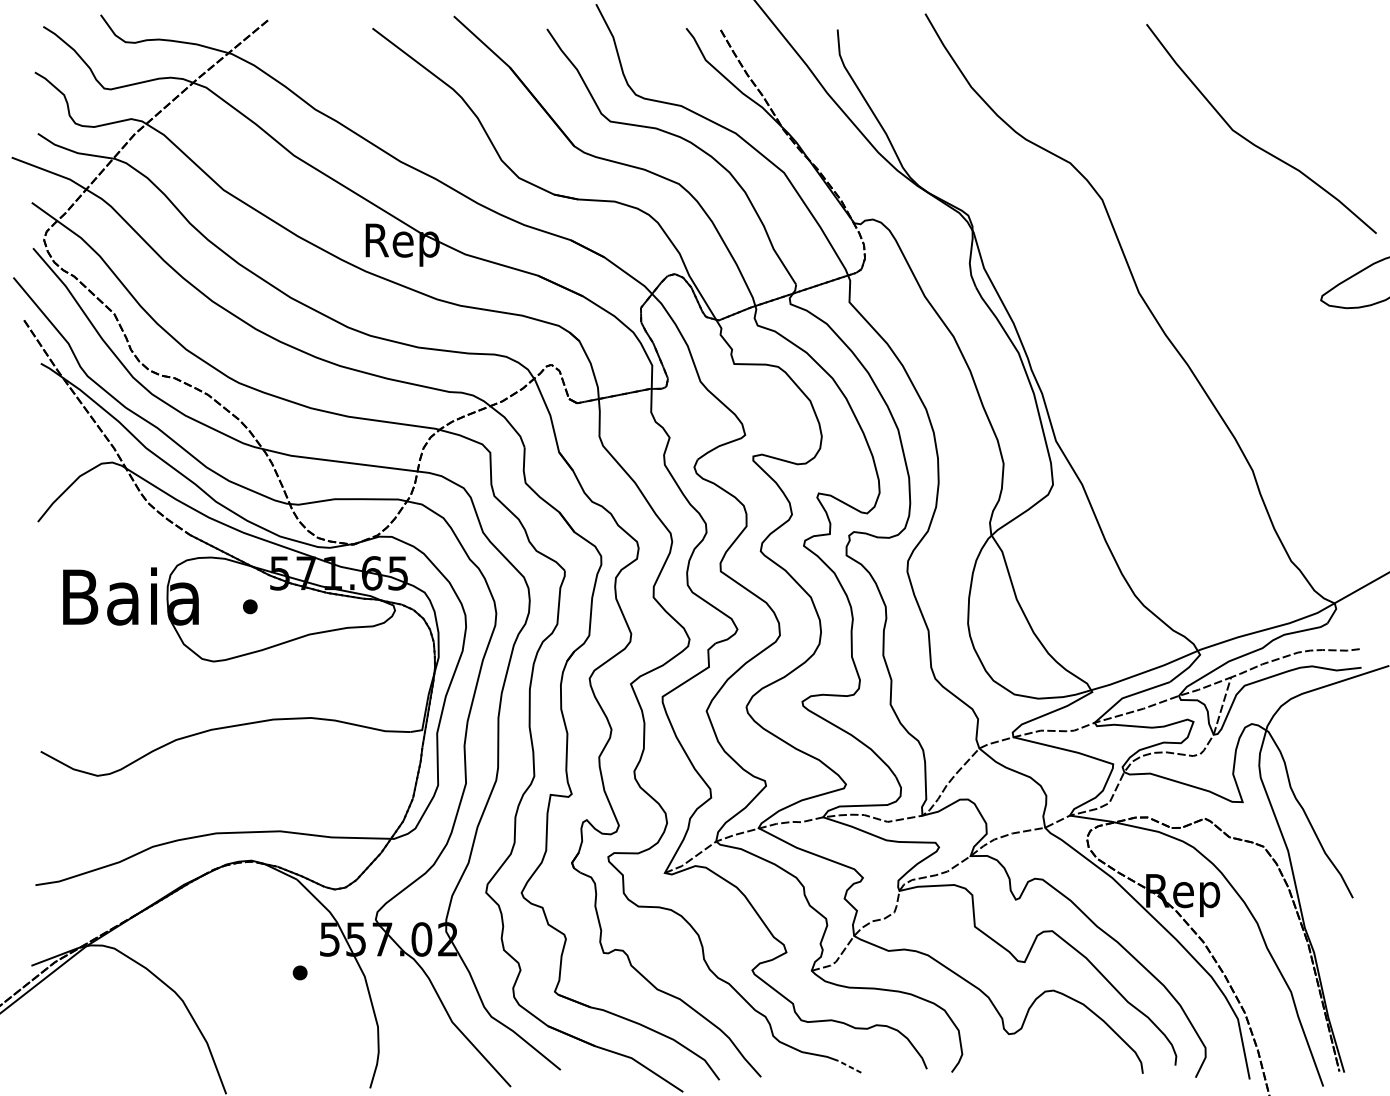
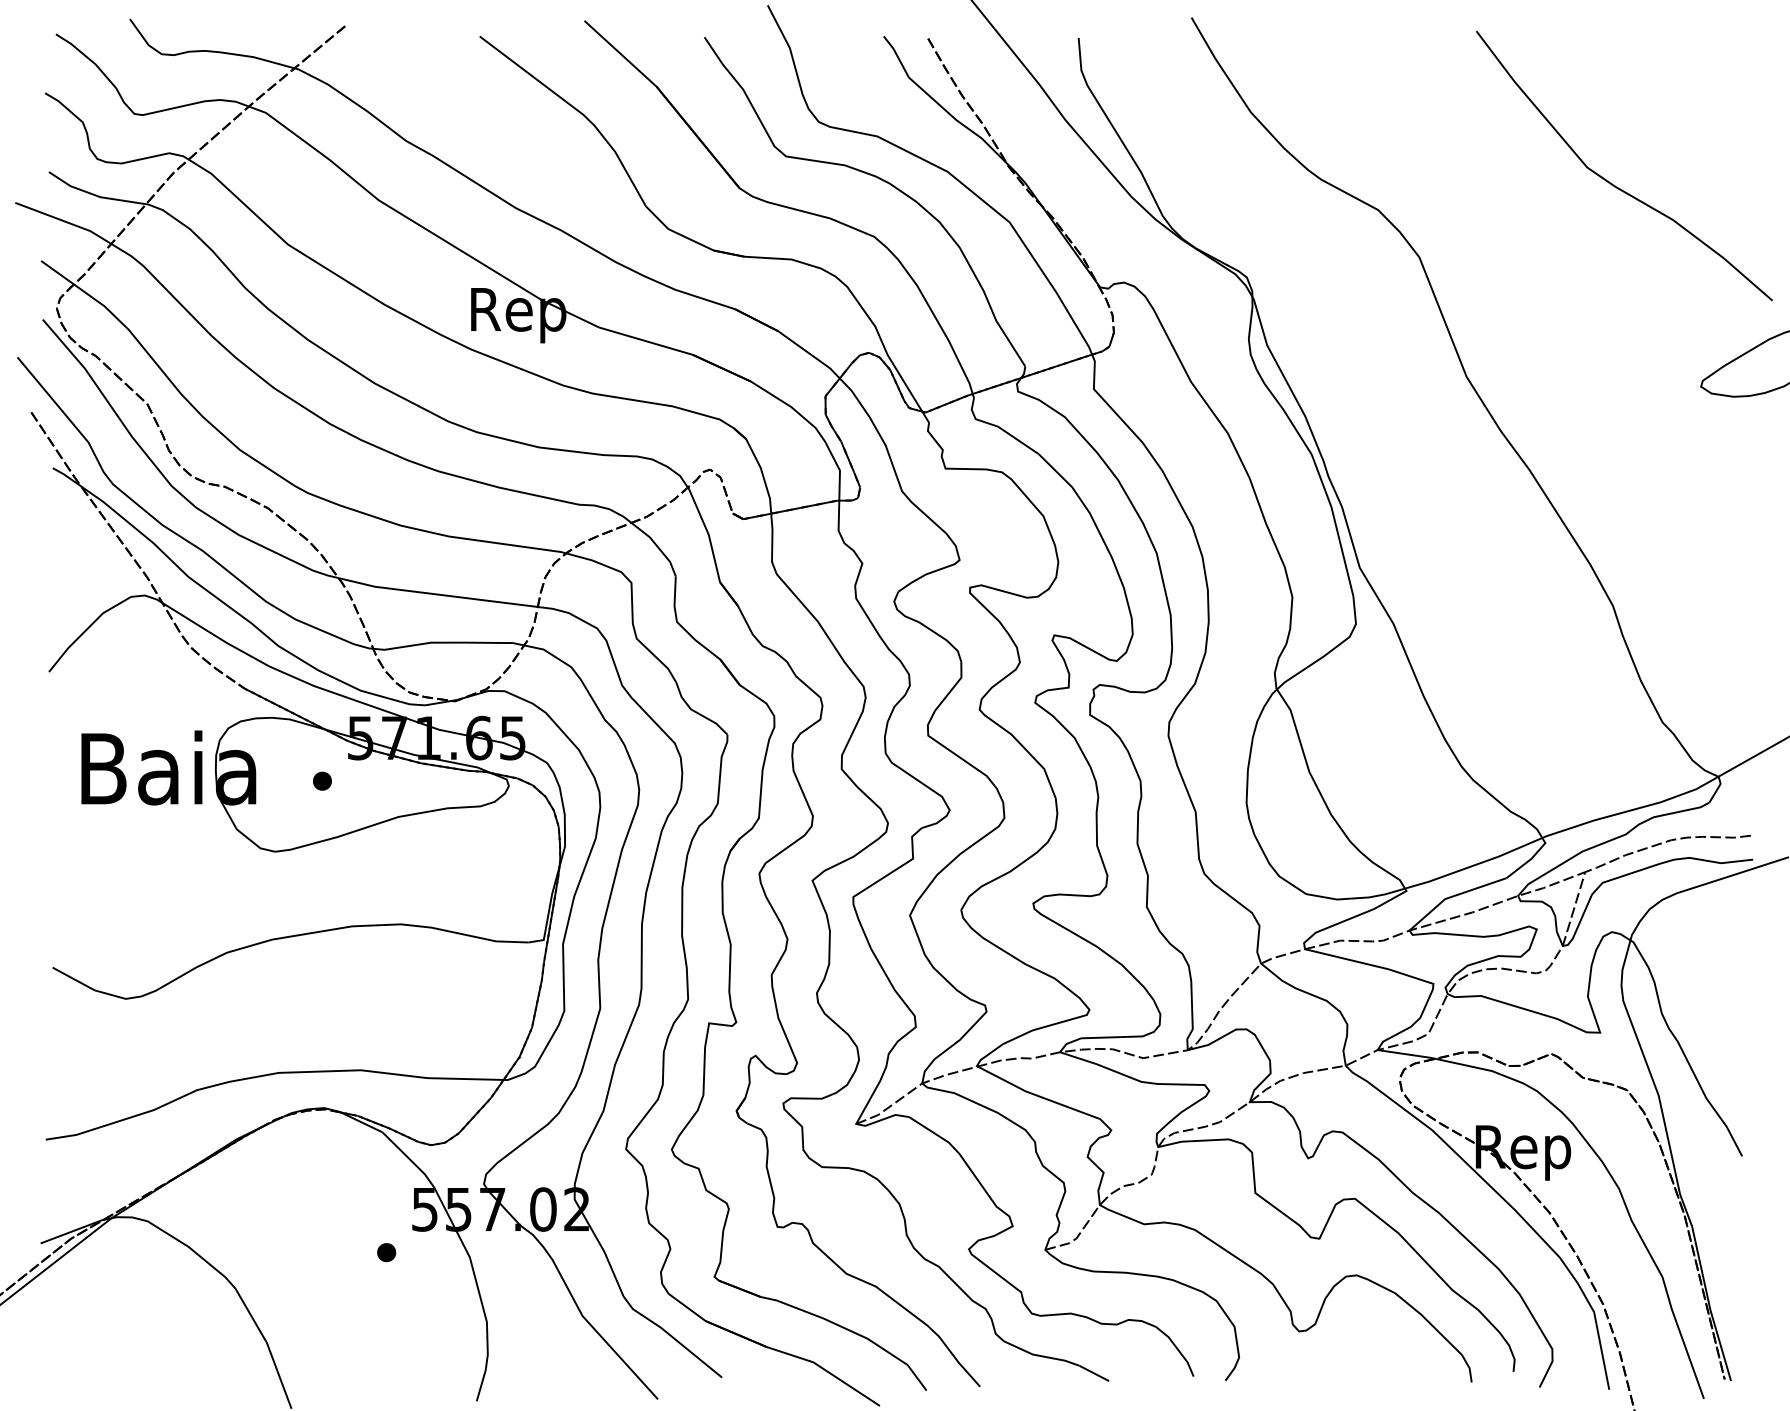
line: (849, 1066) -> (1094, 1373), dashed -> solid

